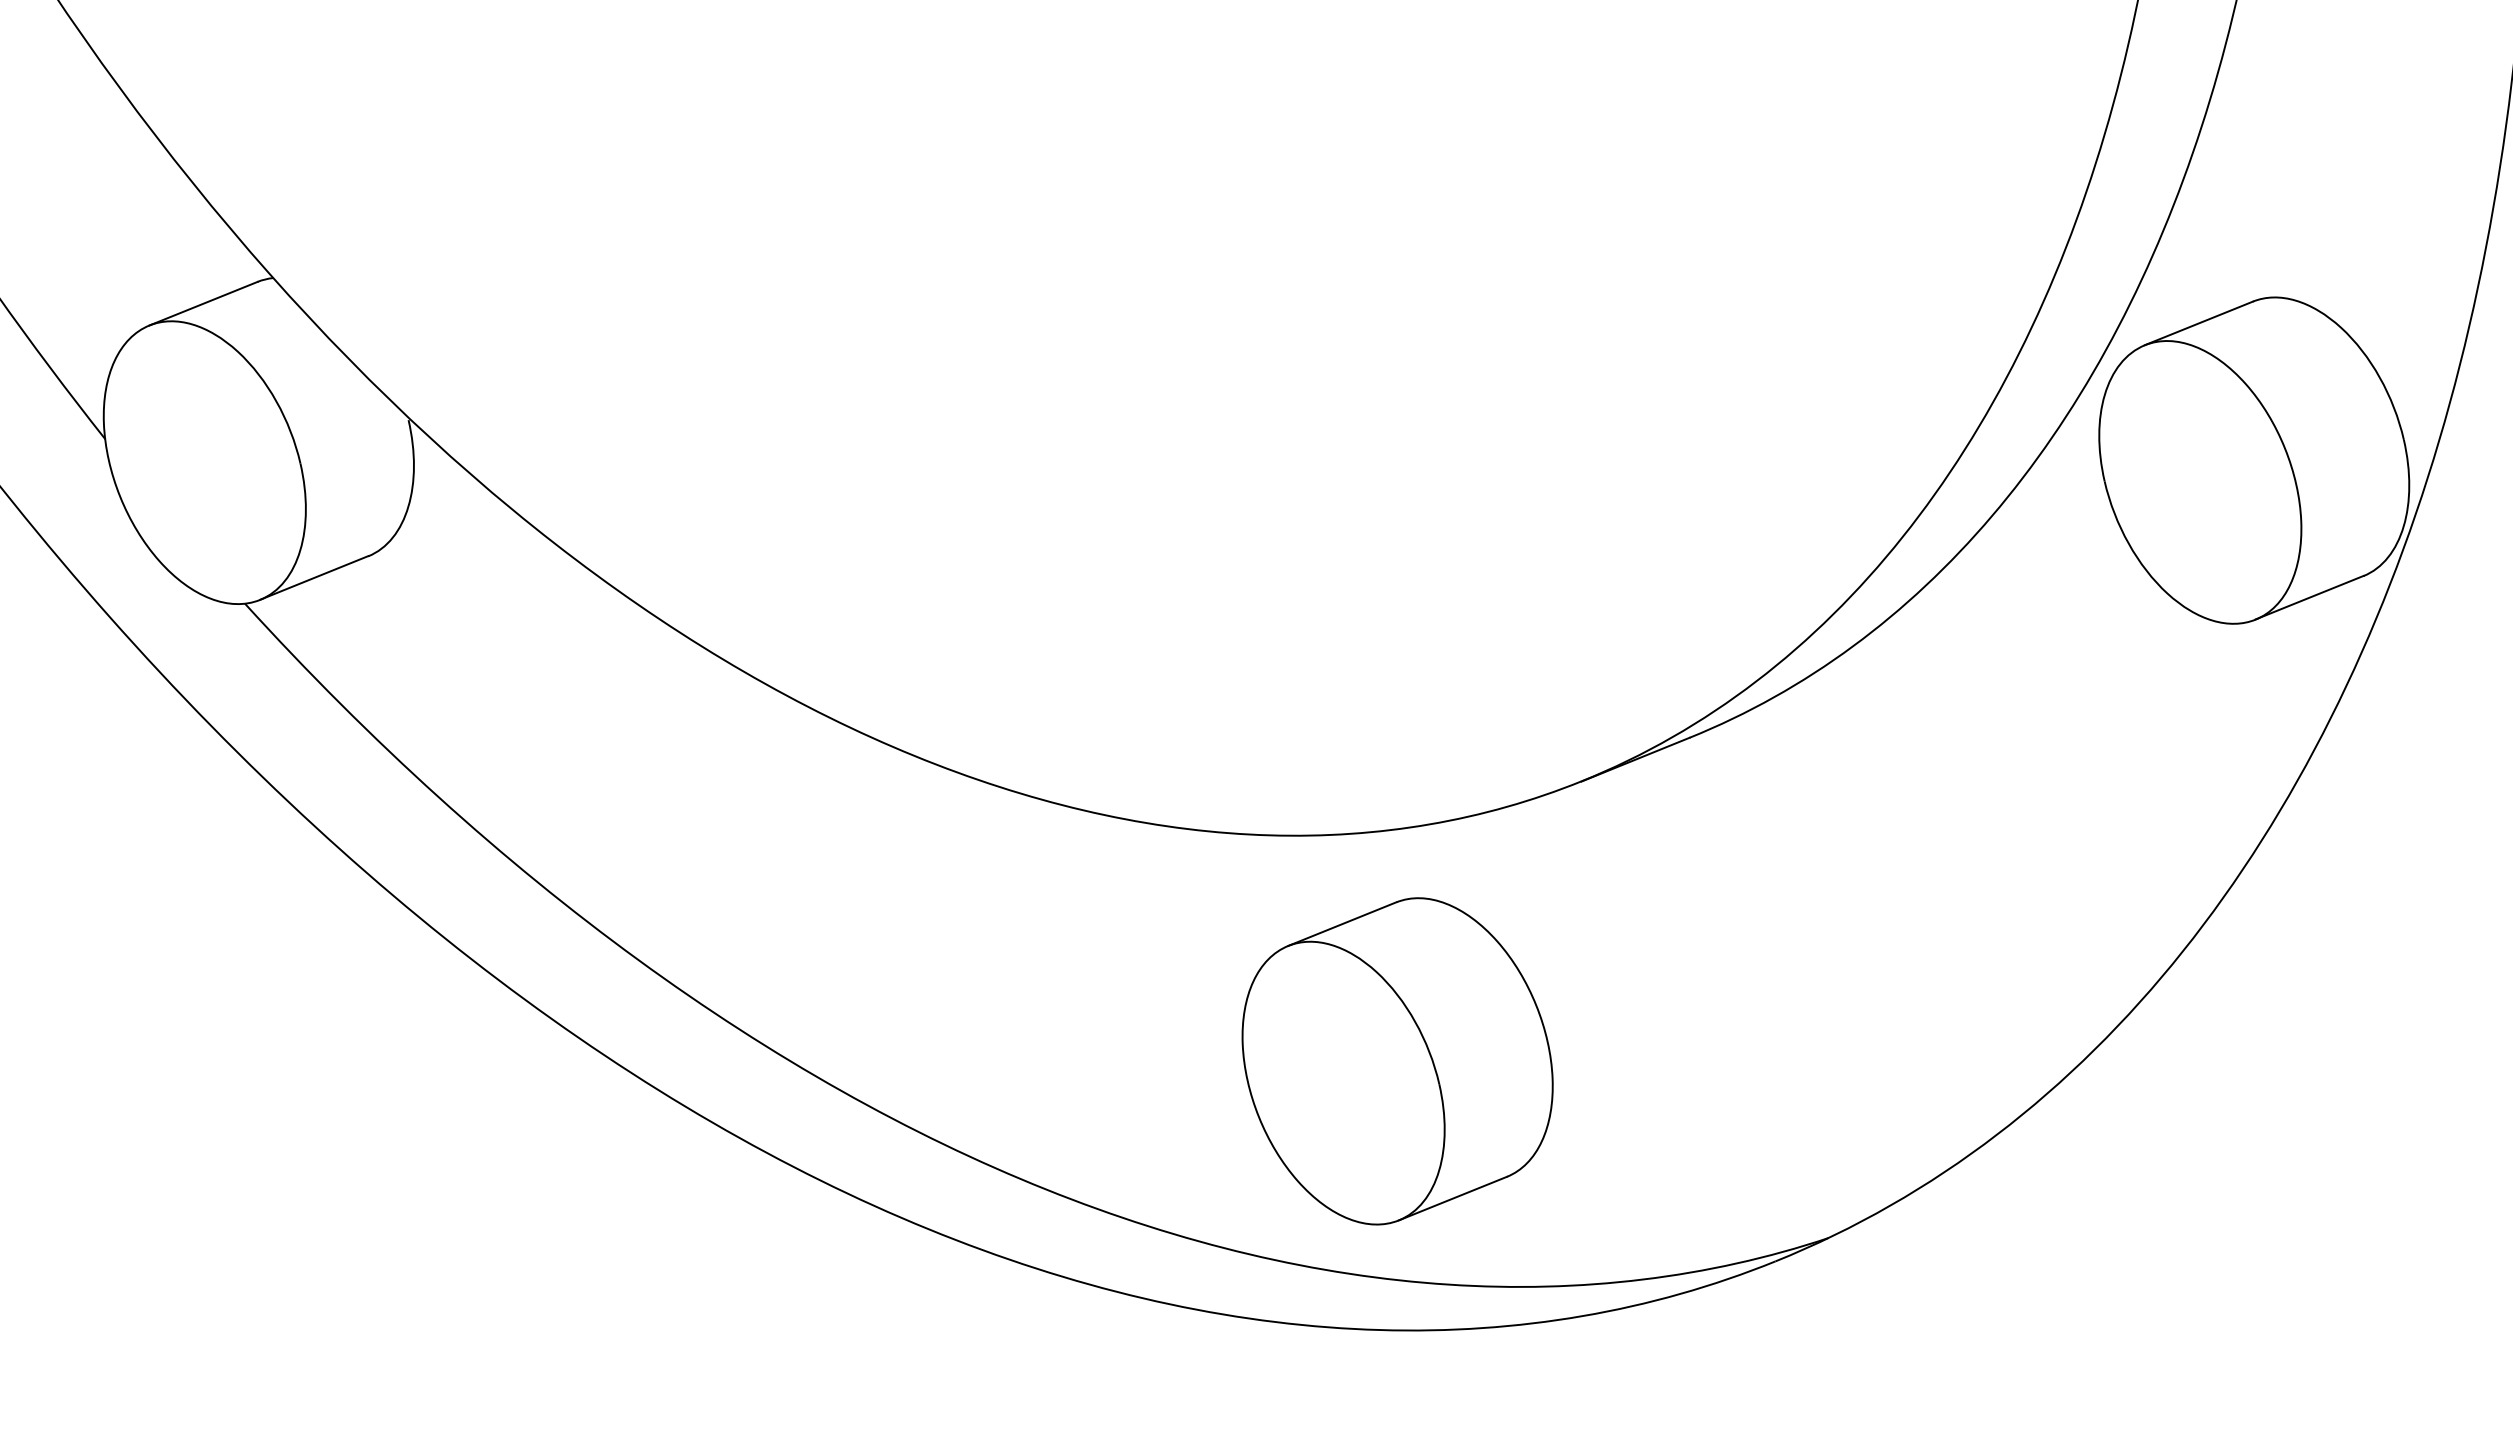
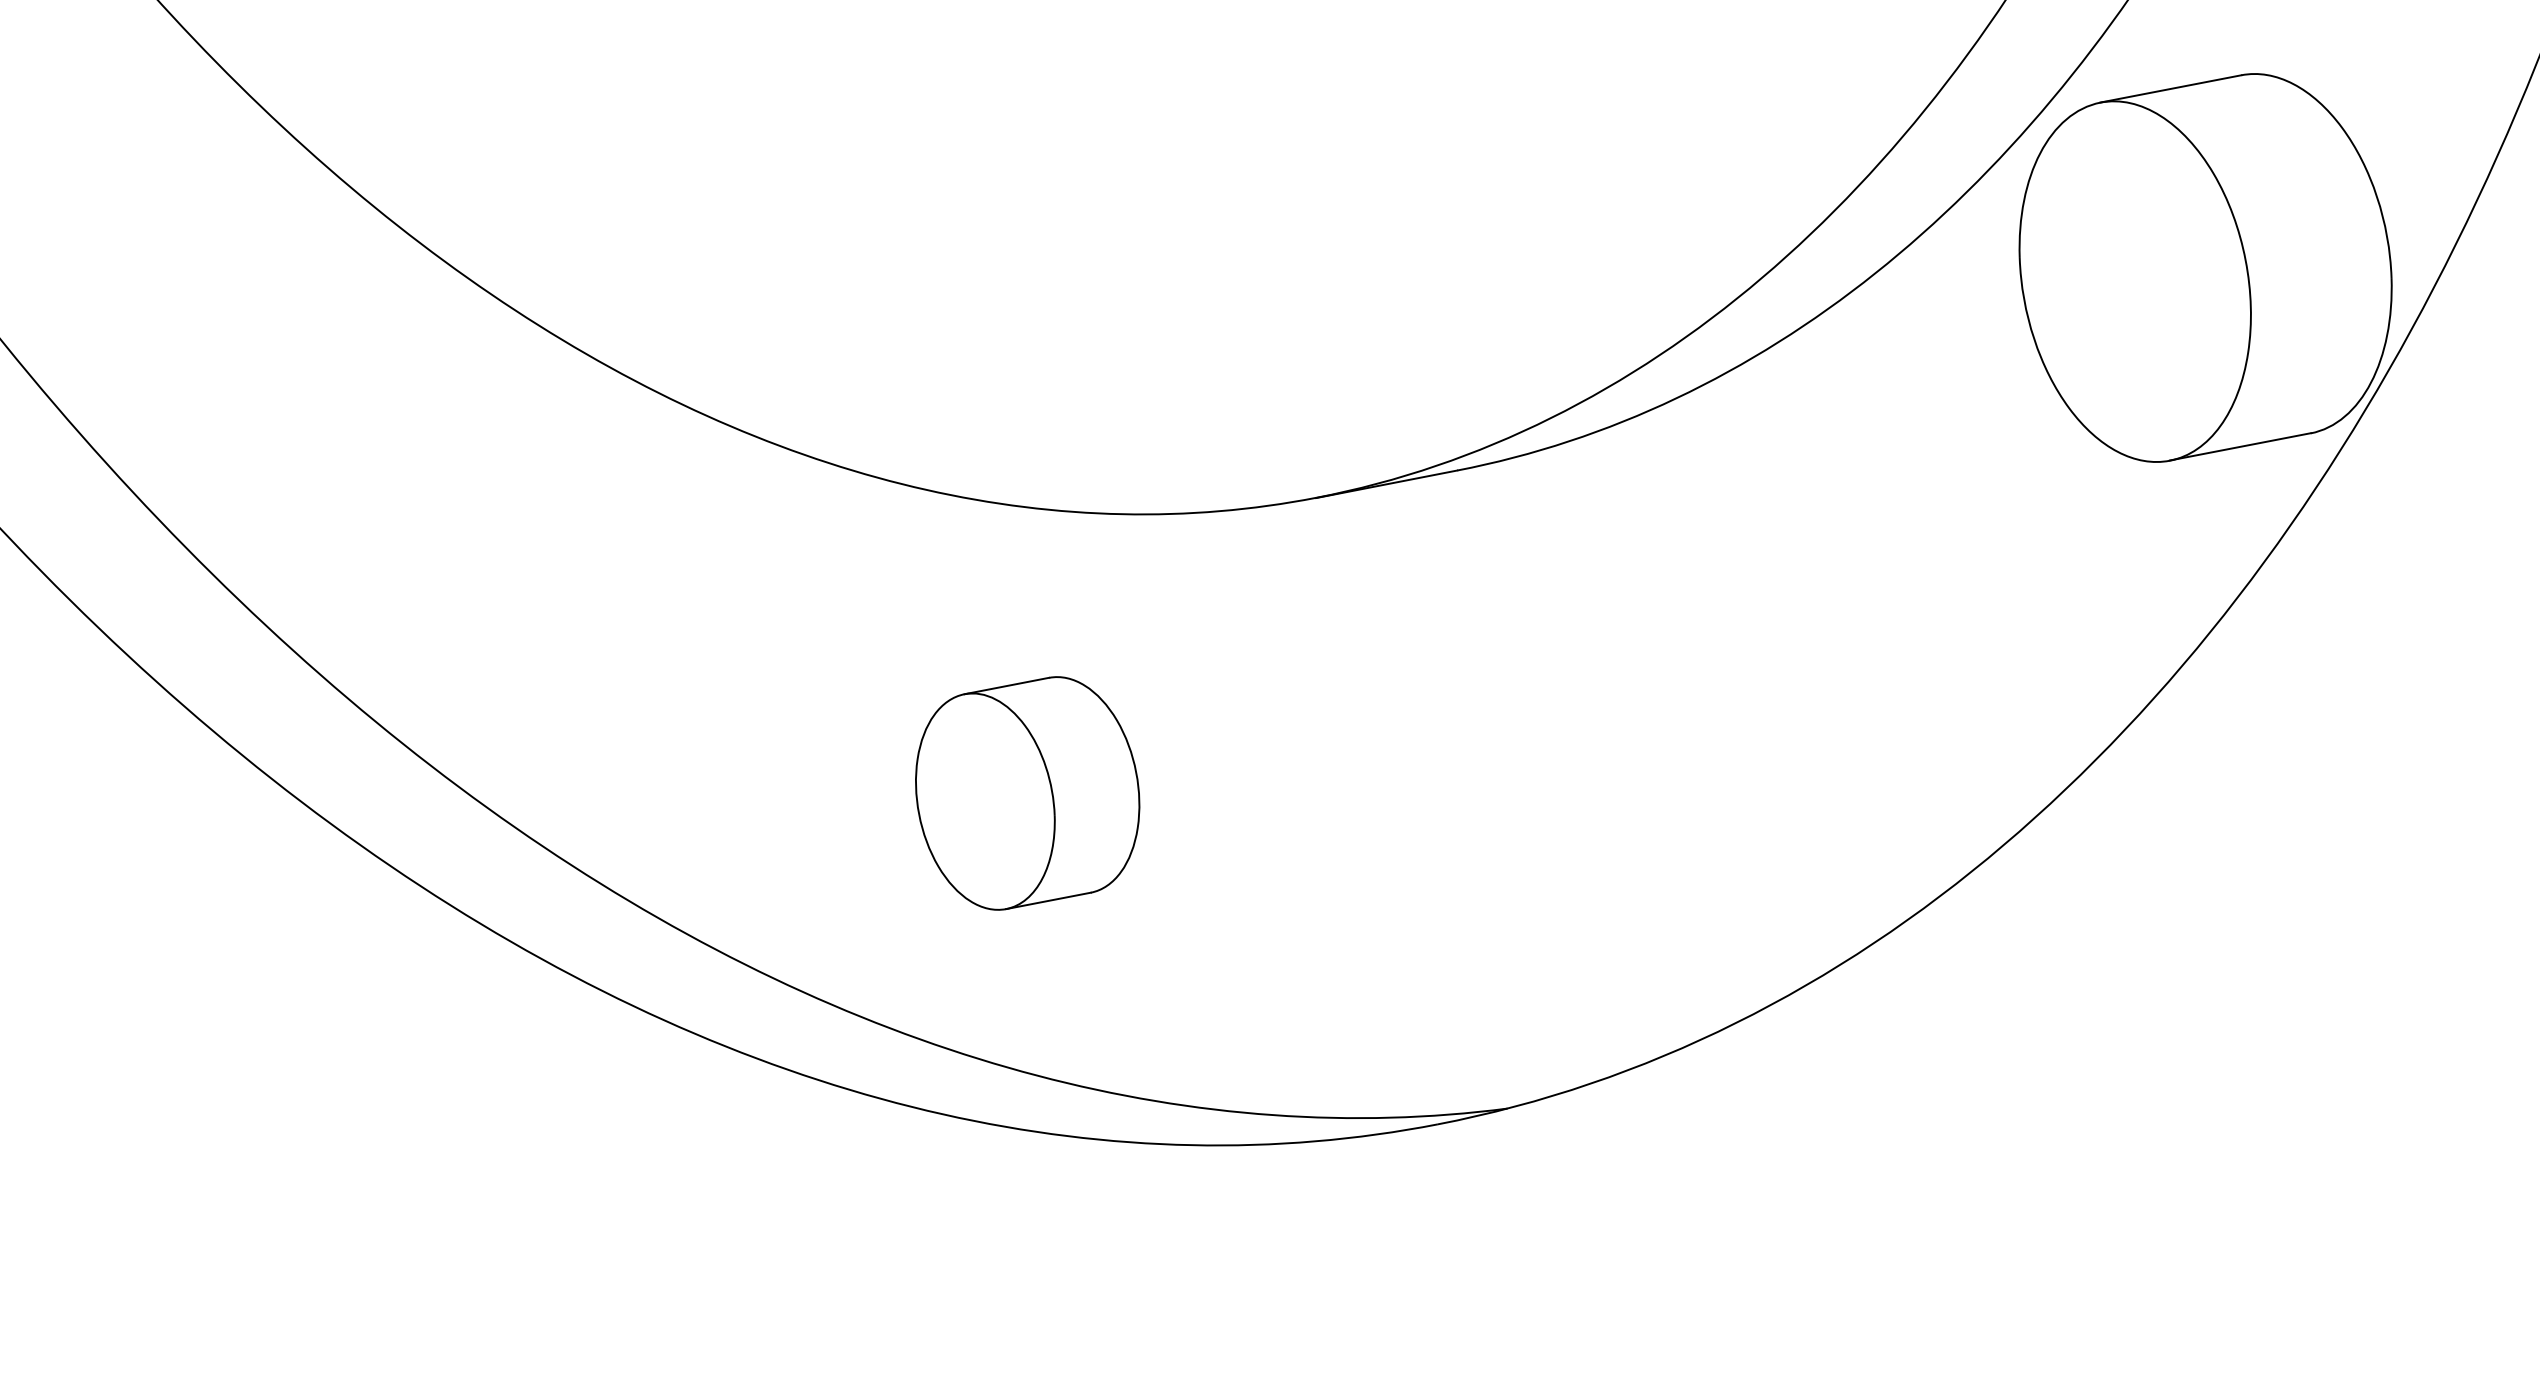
part: (1397, 1061) -> (1027, 793), size x0.6

